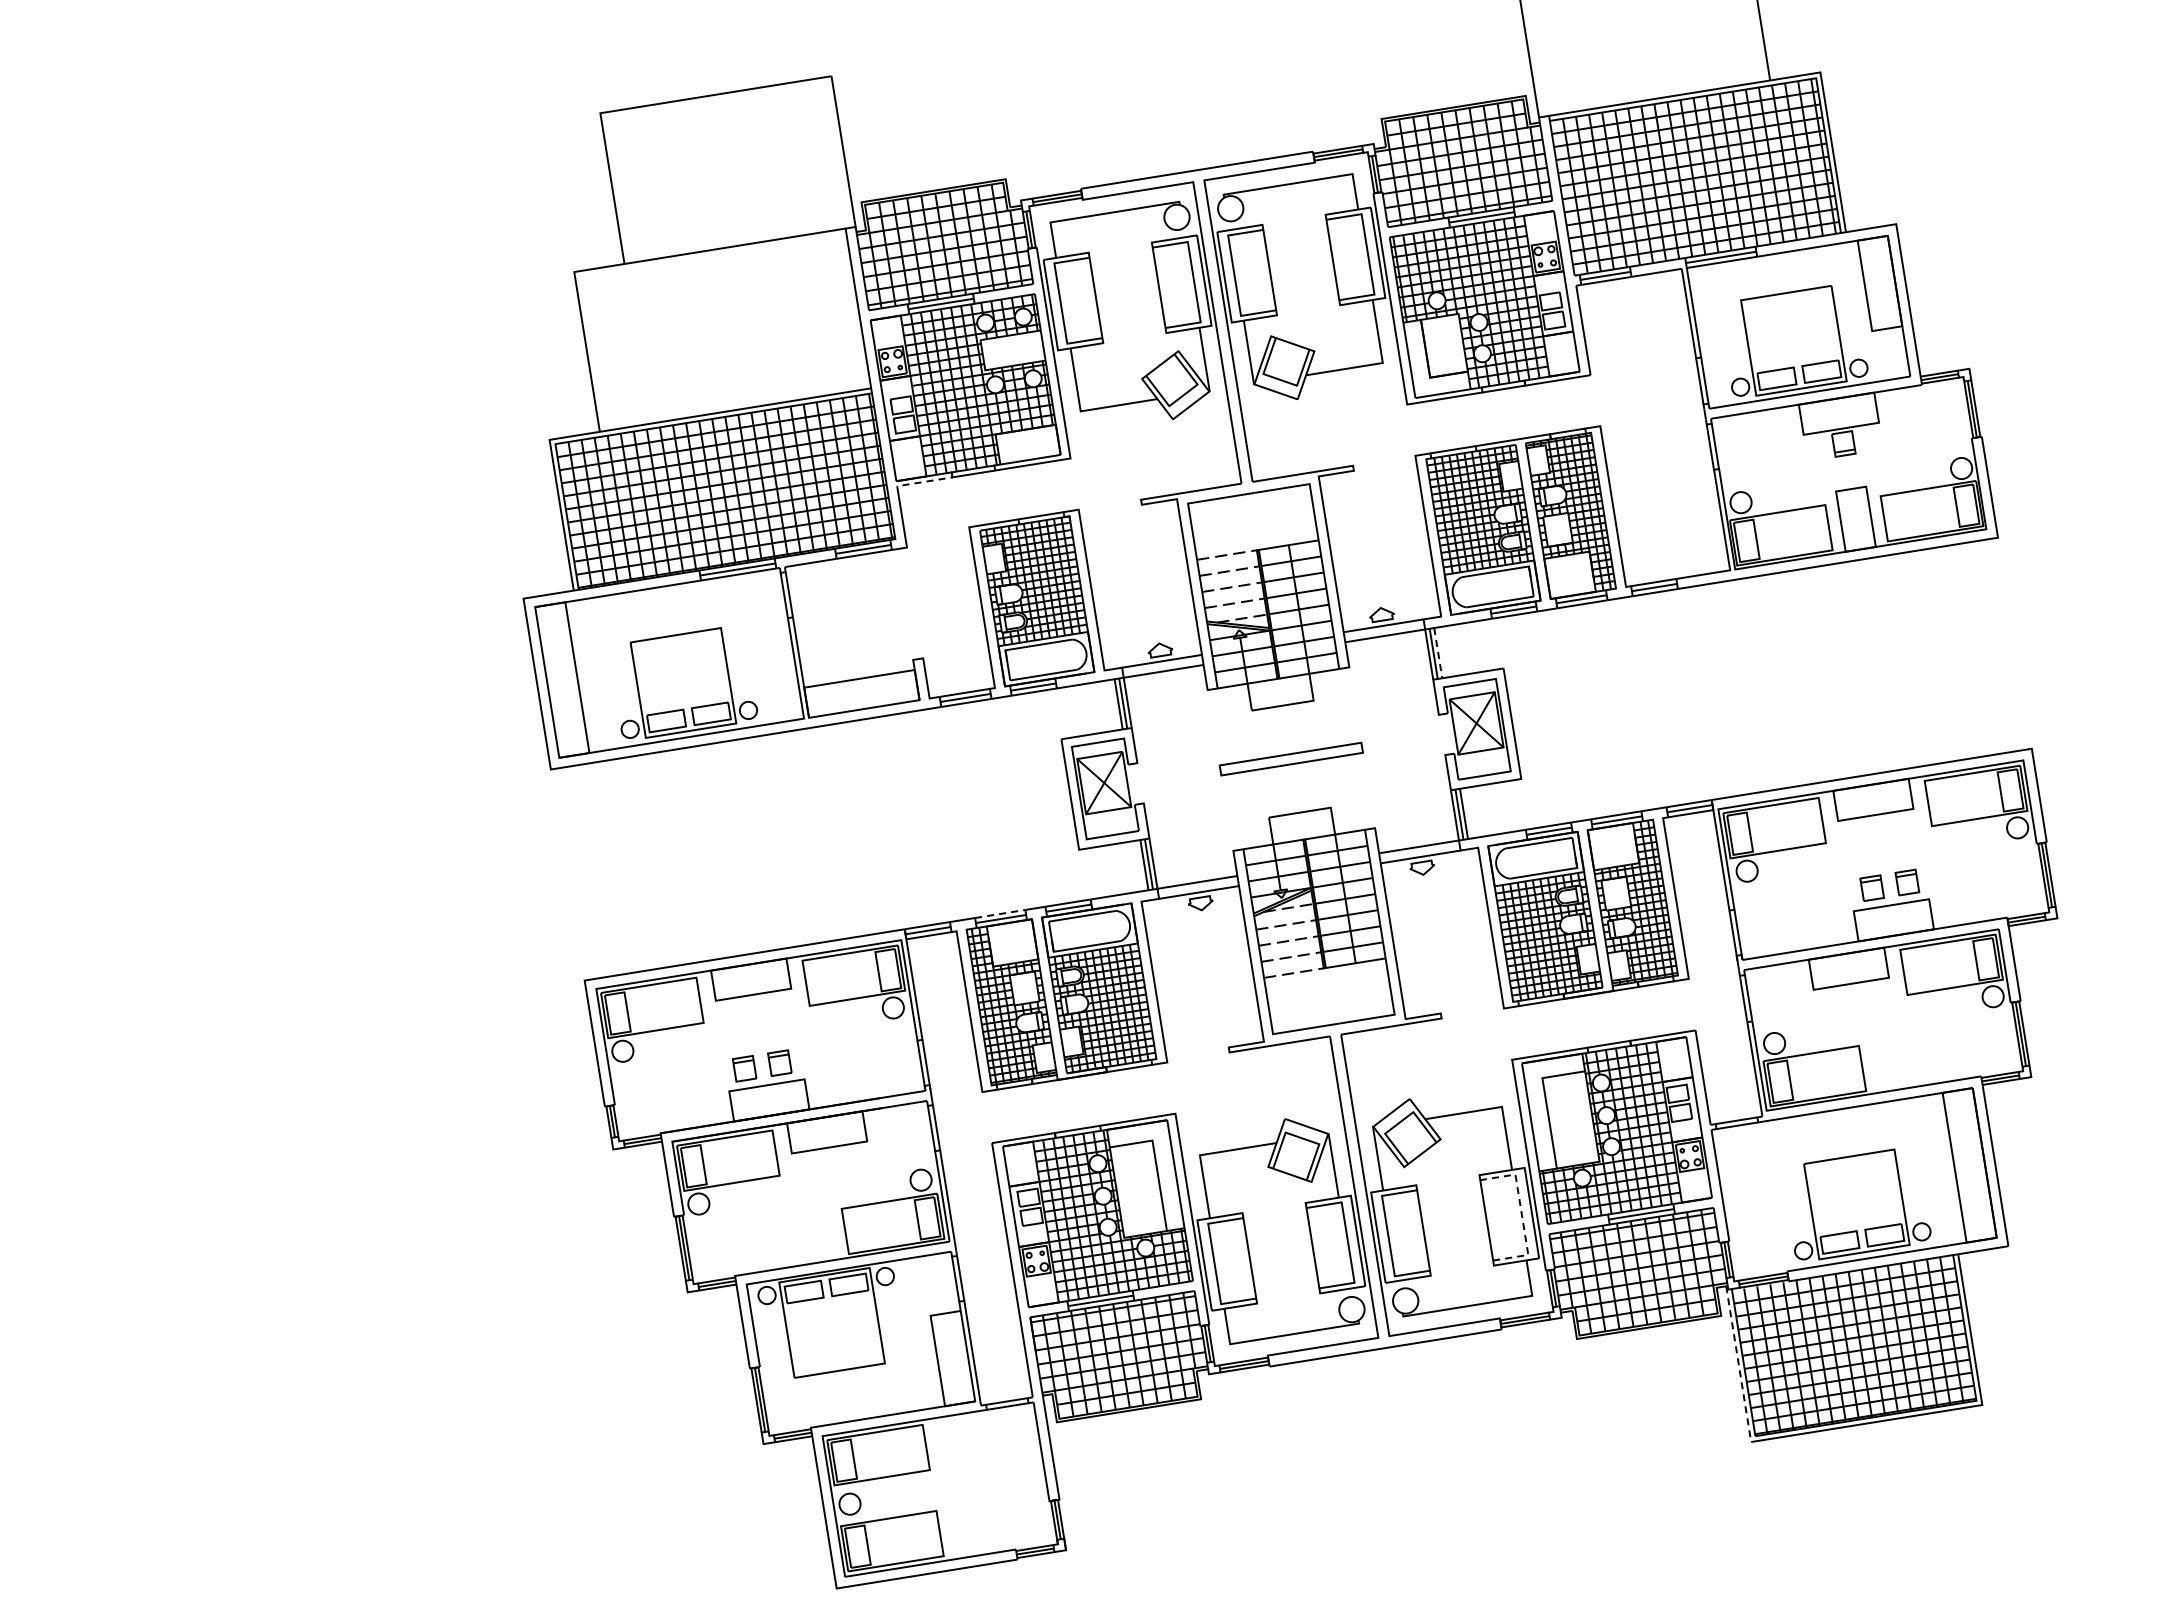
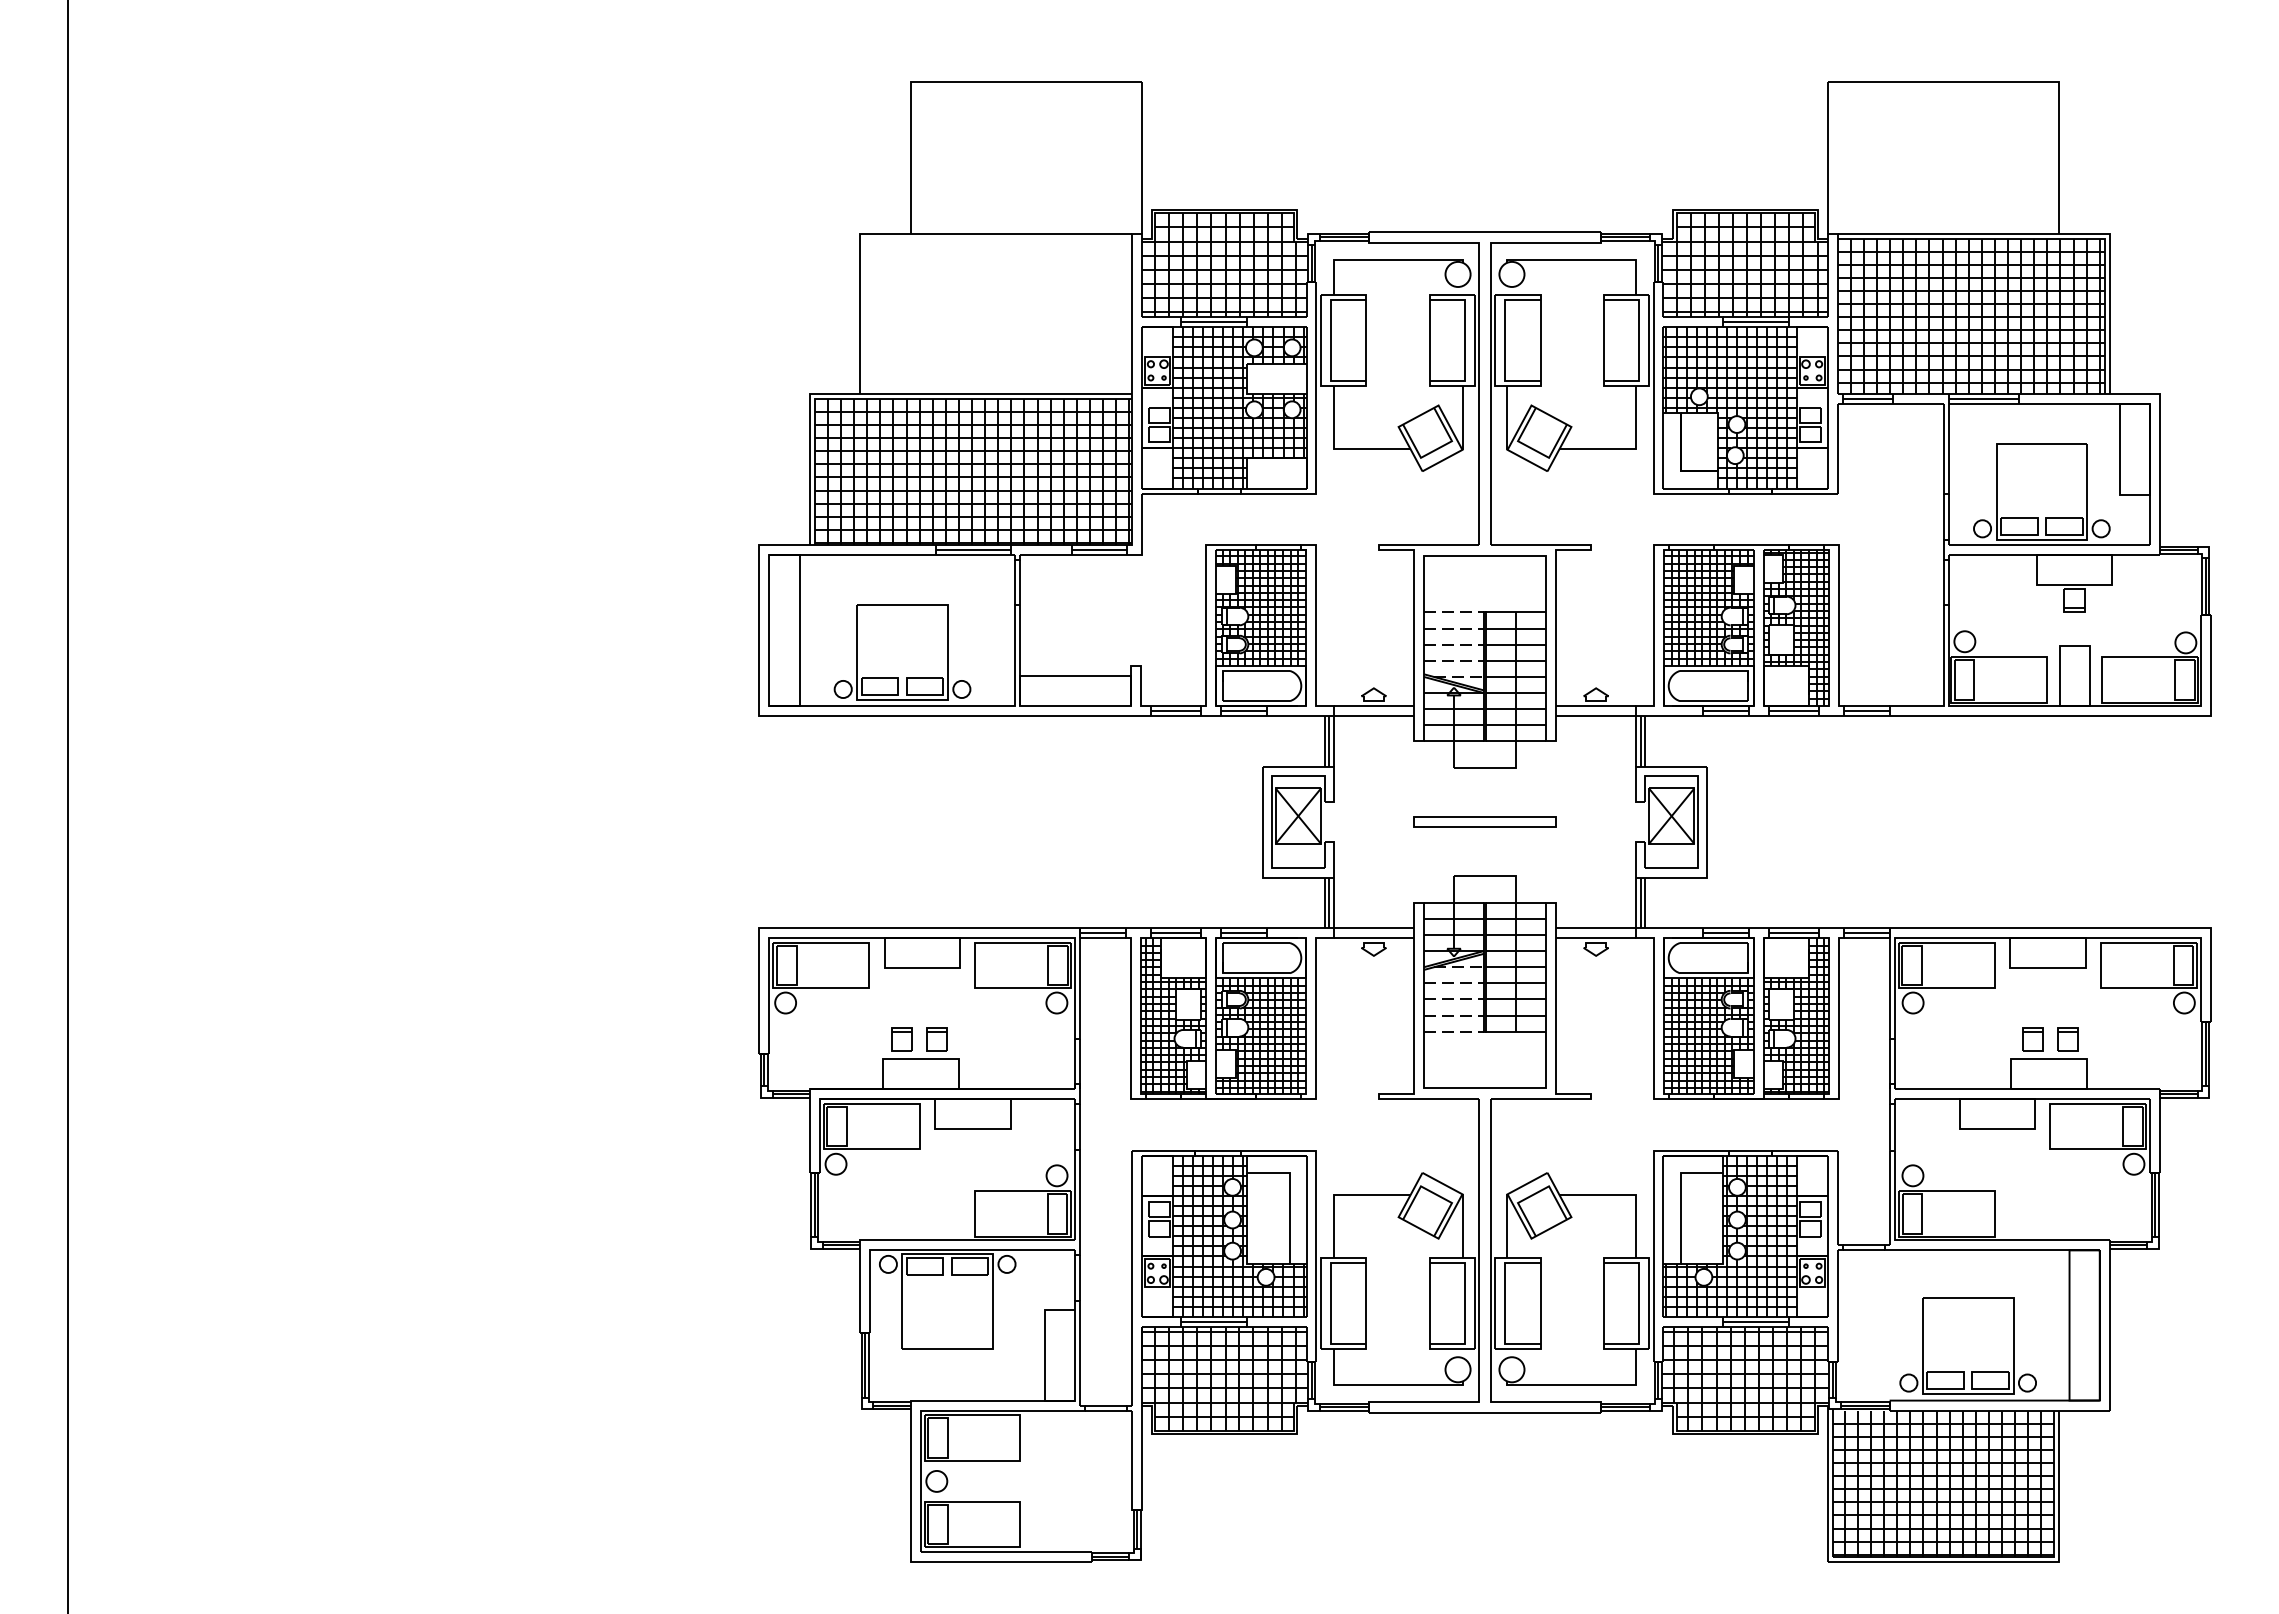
line: (928, 481) -> (1173, 493), dashed -> solid
line: (1438, 653) -> (1645, 741), dashed -> solid
line: (1000, 913) -> (1176, 927), dashed -> solid
line: (1522, 1214) -> (1639, 1303), dashed -> solid
line: (1738, 1364) -> (1827, 1484), dashed -> solid

